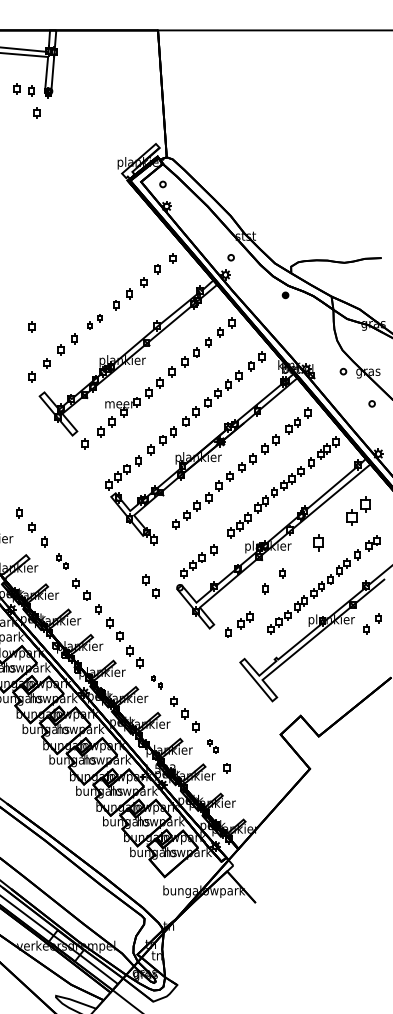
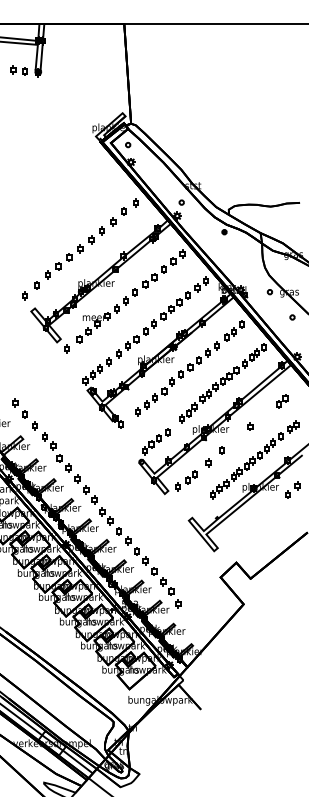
part: (36, 112) -> (28, 88), removed
part: (94, 321) -> (74, 252), size x1.43
part: (31, 326) -> (24, 256), removed
part: (358, 510) -> (281, 401), size x0.62
part: (318, 542) -> (250, 426), size x0.62
part: (62, 561) -> (49, 441), size x1.43
part: (150, 586) -> (118, 460), removed
part: (239, 624) -> (186, 480), moved
part: (156, 681) -> (123, 535), size x1.67
part: (212, 746) -> (167, 586), size x1.67

